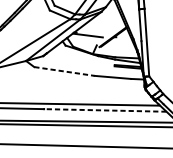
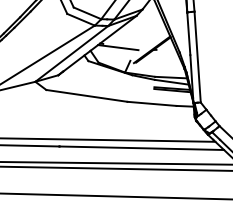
line: (64, 71) -> (87, 95), dashed -> solid
line: (105, 110) -> (141, 148), dashed -> solid

